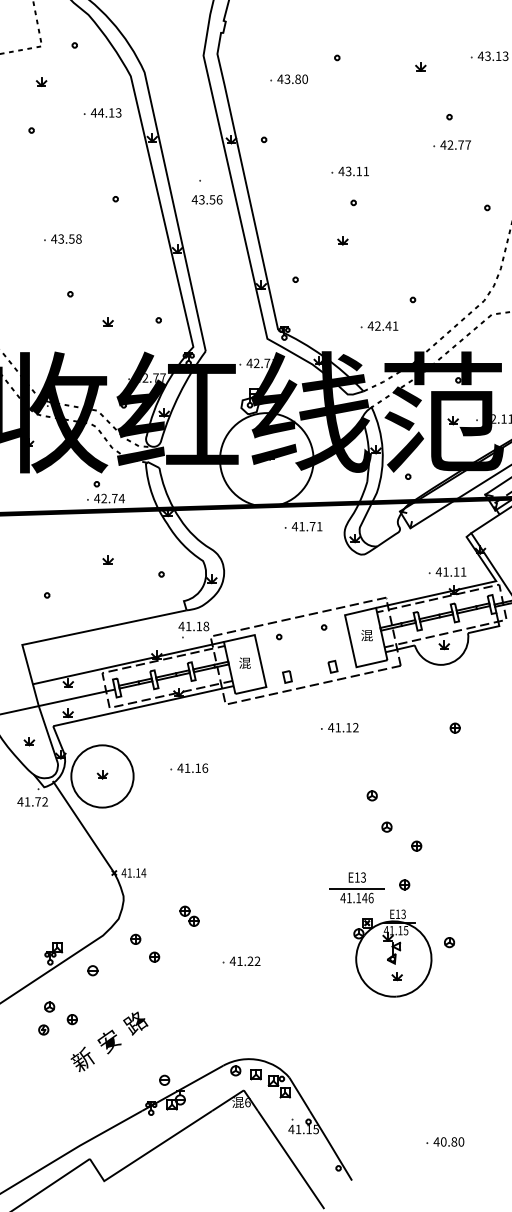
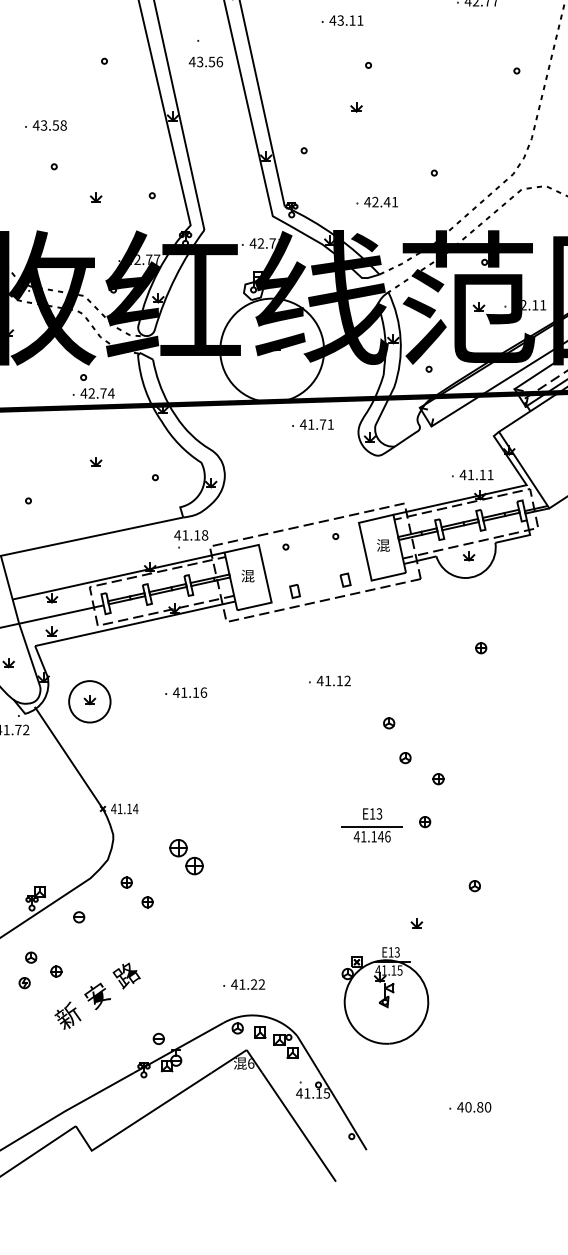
text: (349, 171) -> (341, 20), moved
text: (62, 238) -> (45, 124), moved
text: (379, 325) -> (377, 201), moved
text: (339, 727) -> (329, 680), moved
circle: (102, 776) -> (89, 701), size x0.6
part: (189, 915) -> (186, 856), size x1.6
part: (392, 953) -> (384, 995), moved
text: (241, 960) -> (244, 983), moved

